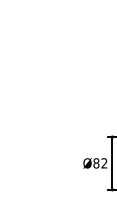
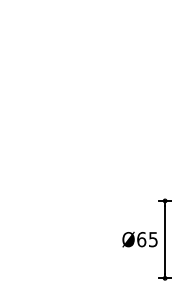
text: (100, 163) -> (147, 239), Ø82 -> Ø65

